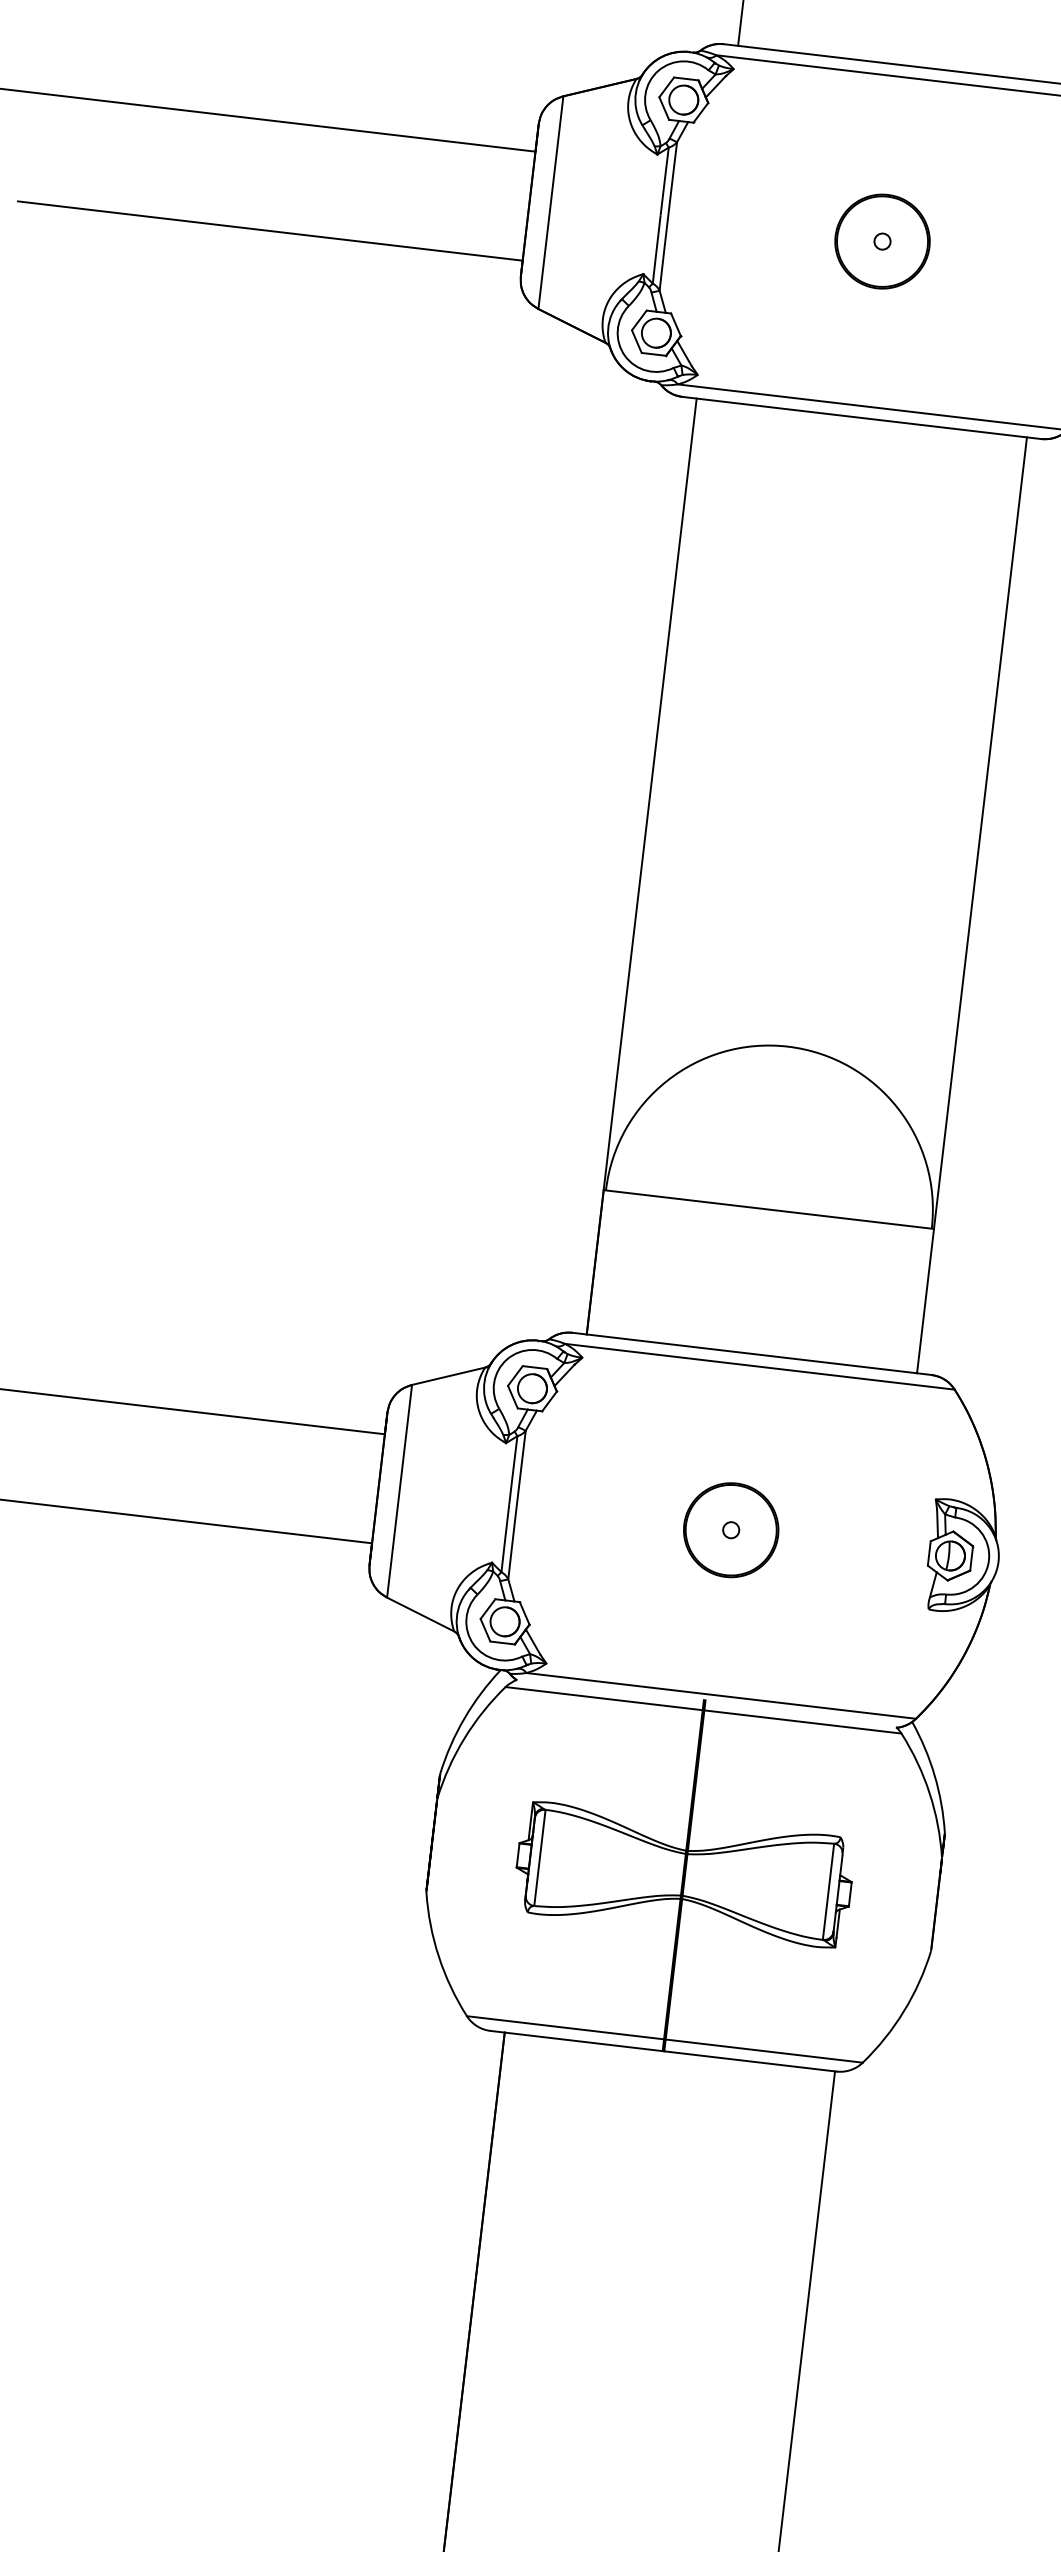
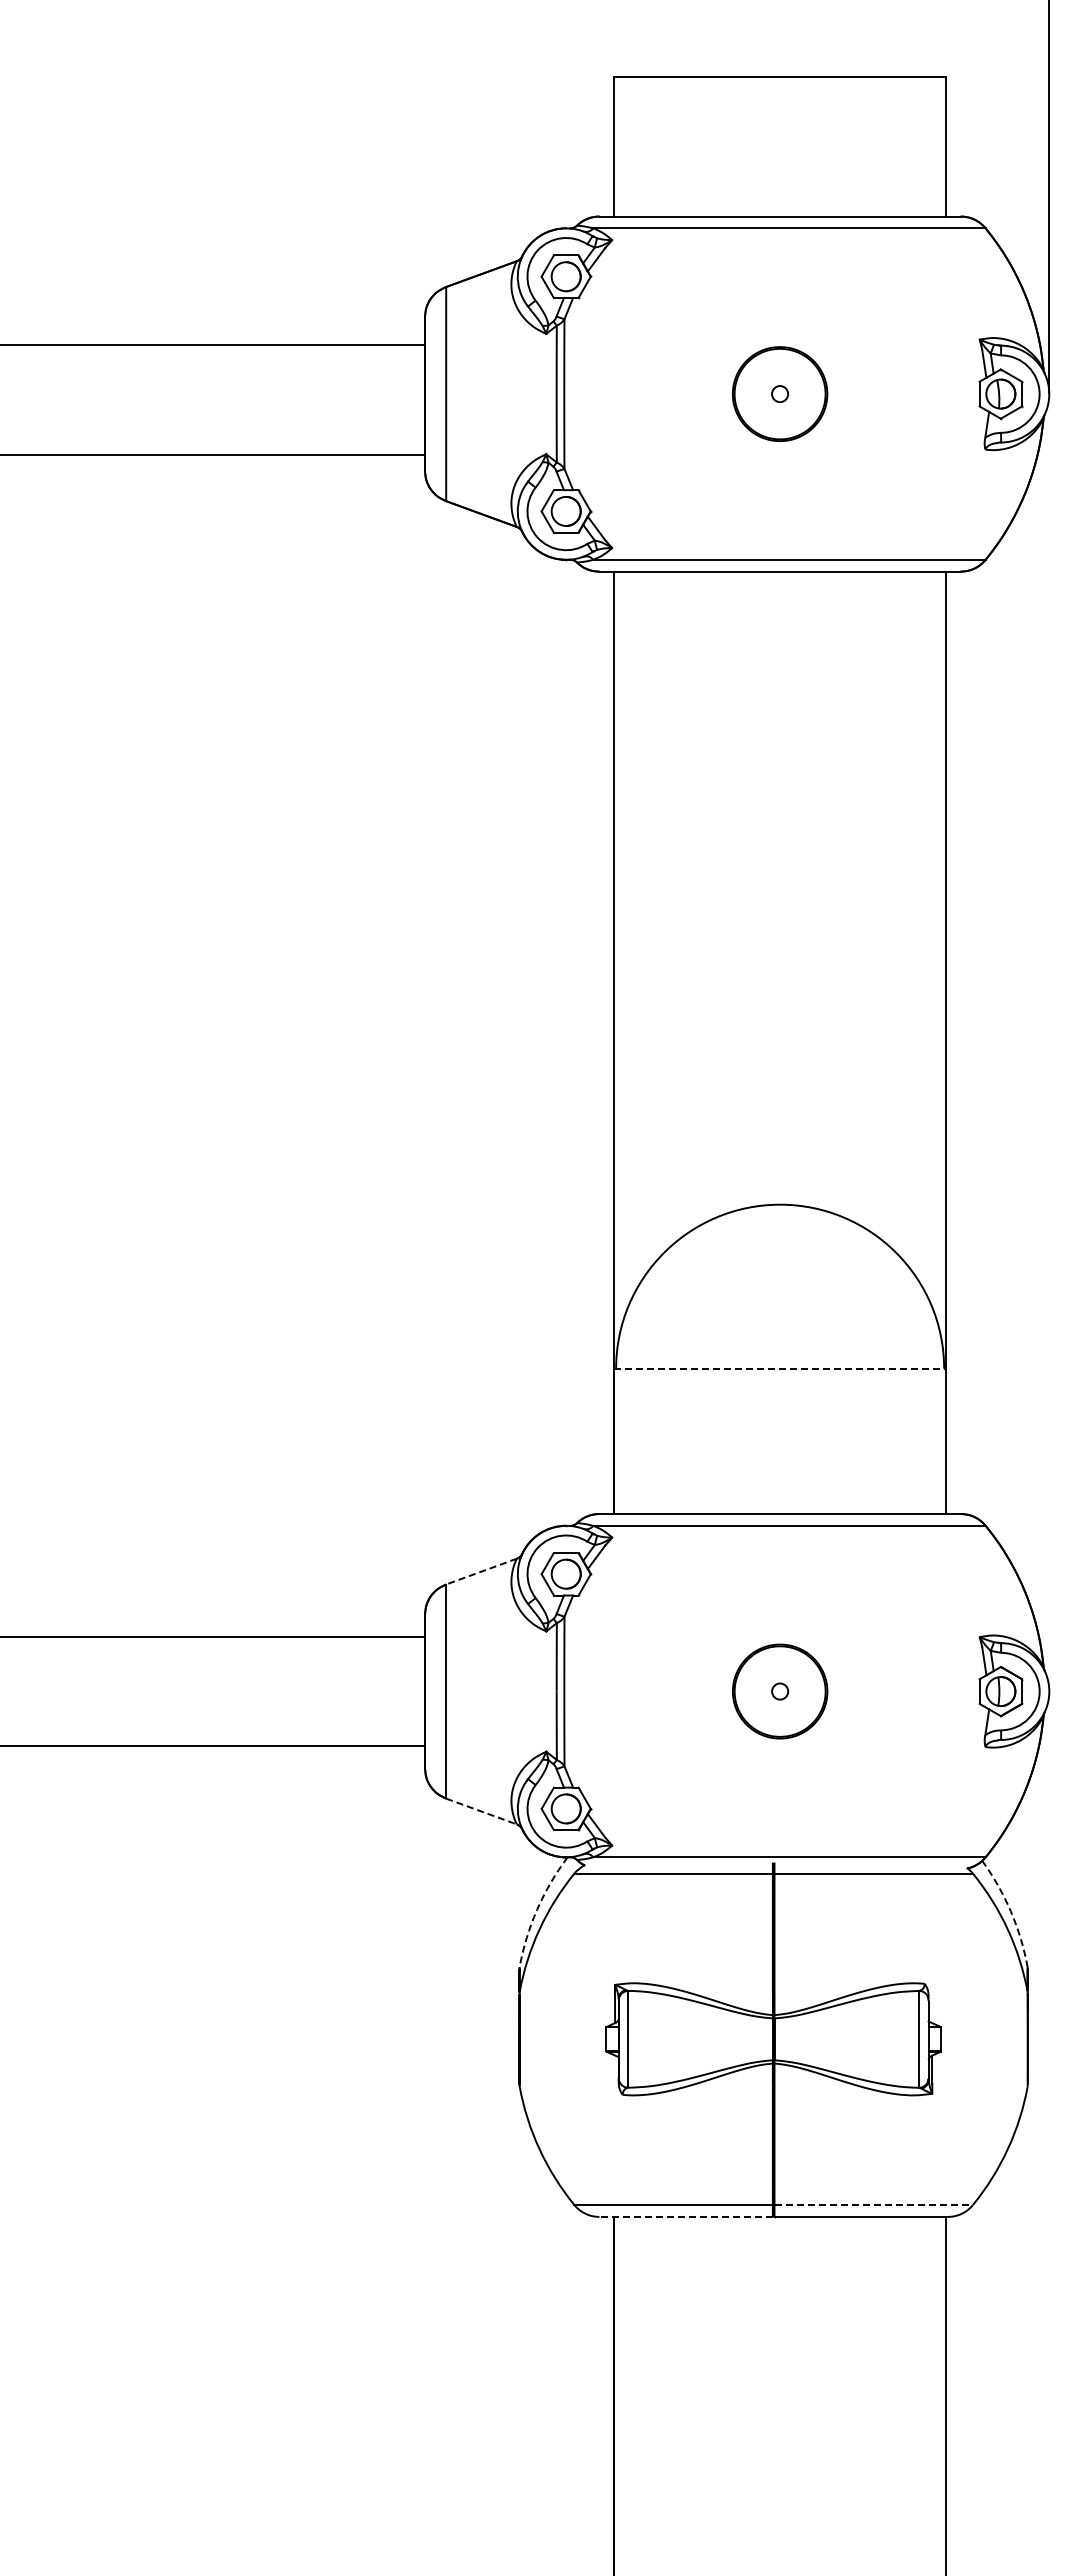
line: (769, 1209) -> (780, 1368), solid -> dashed
line: (448, 1376) -> (481, 1571), solid -> dashed
line: (420, 1614) -> (481, 1811), solid -> dashed
arc: (464, 1718) -> (537, 1909), solid -> dashed
arc: (934, 1775) -> (1010, 1911), solid -> dashed
line: (576, 2040) -> (686, 2216), solid -> dashed
line: (764, 2051) -> (874, 2205), solid -> dashed

